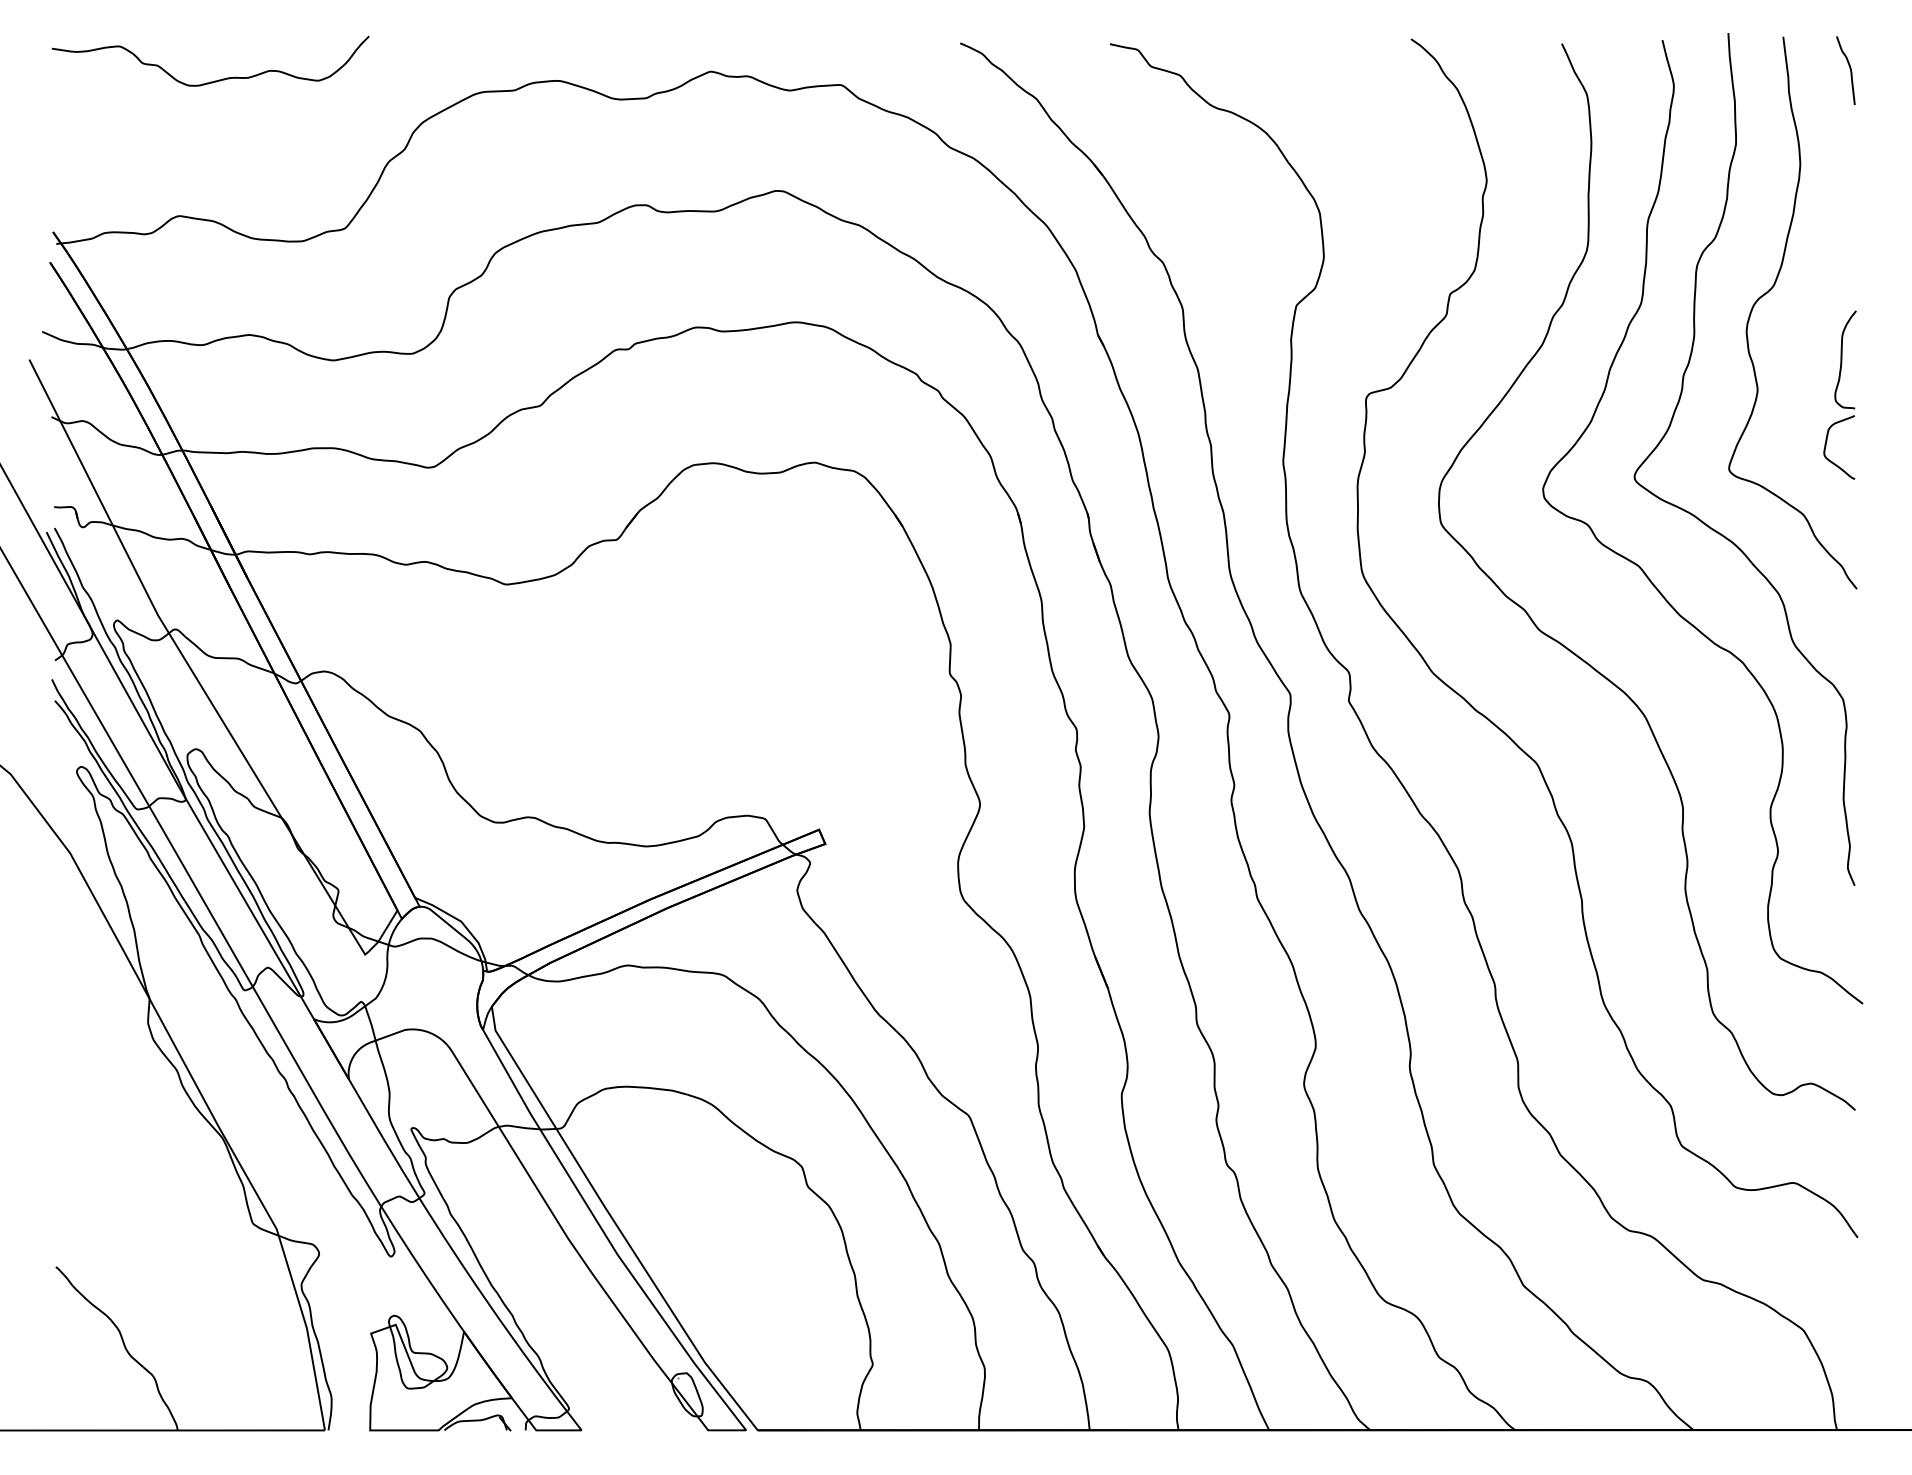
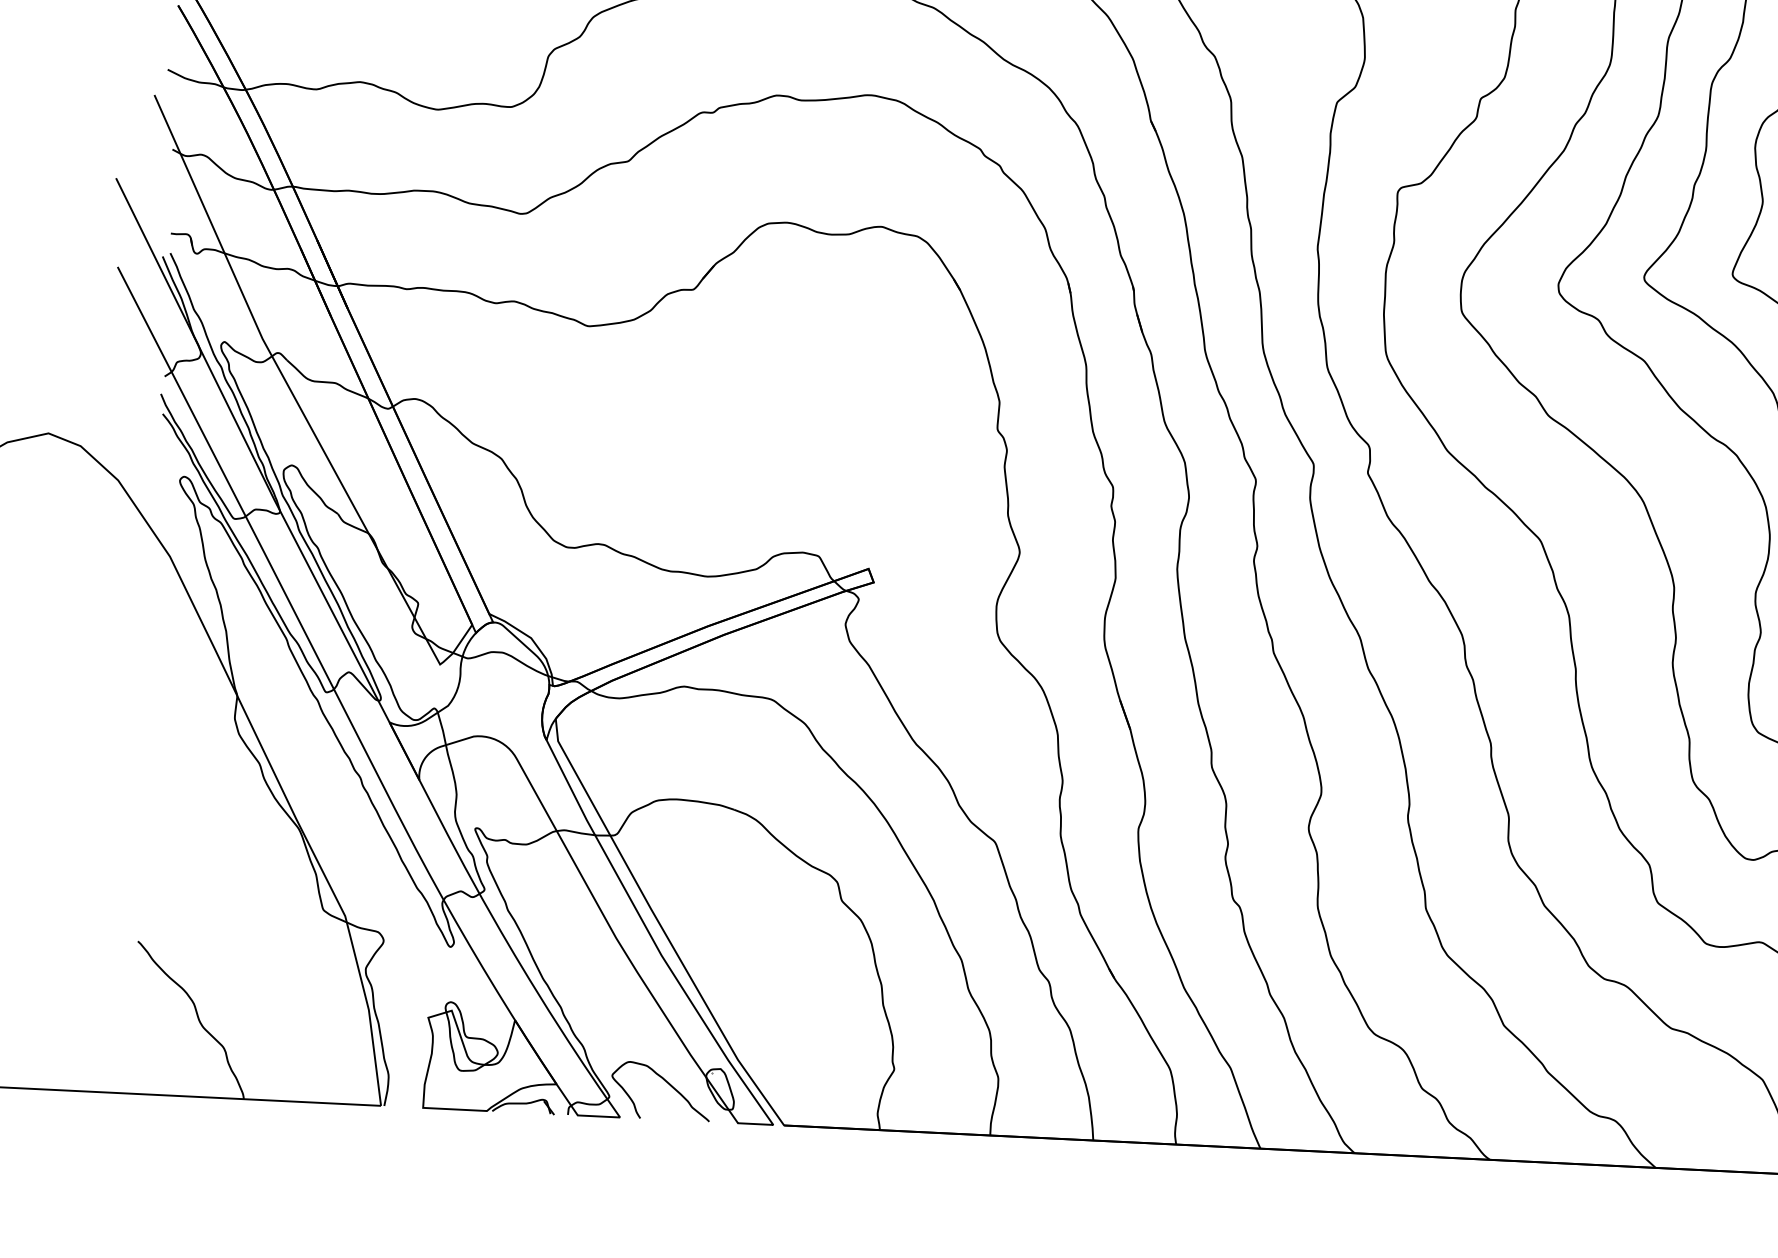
curve: (630, 1391) -> (667, 1083), added

